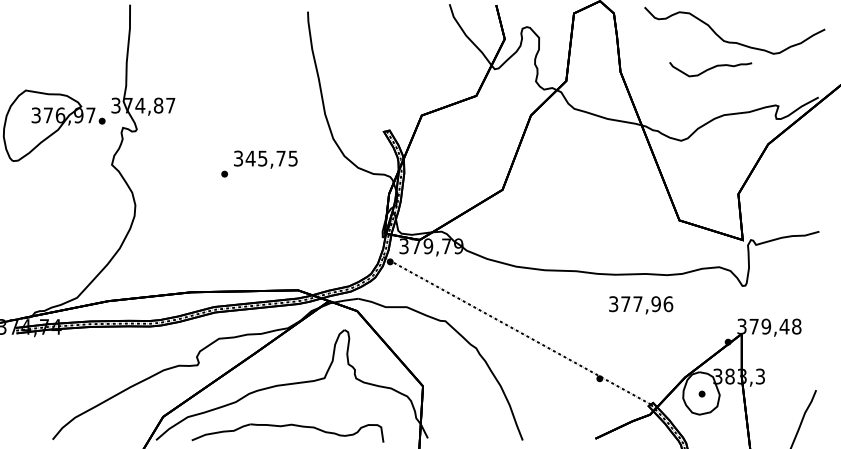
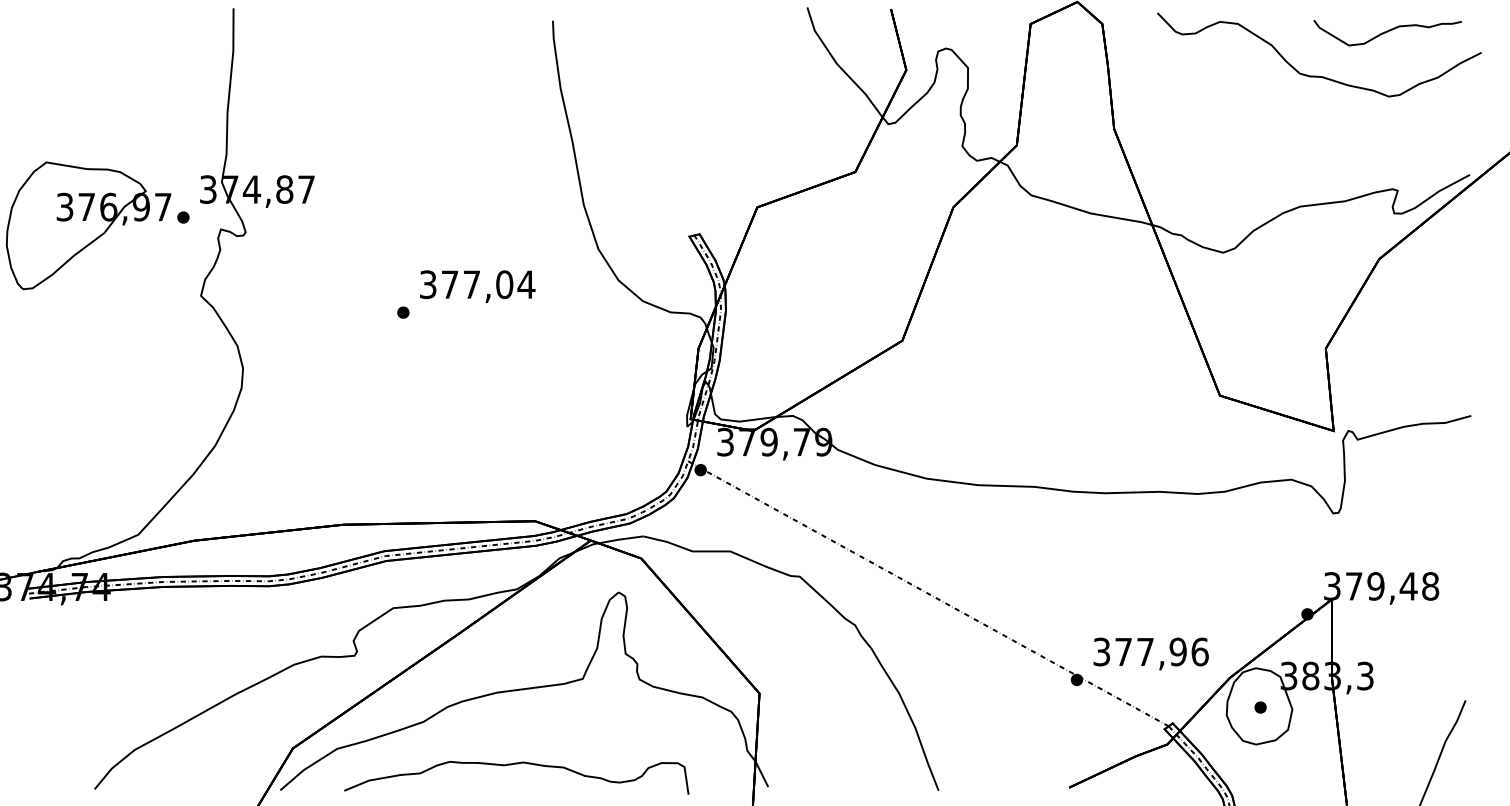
curve: (710, 69) -> (1387, 33), moved
text: (271, 158) -> (487, 284), 345,75 -> 377,04
text: (641, 305) -> (1151, 654), moved

